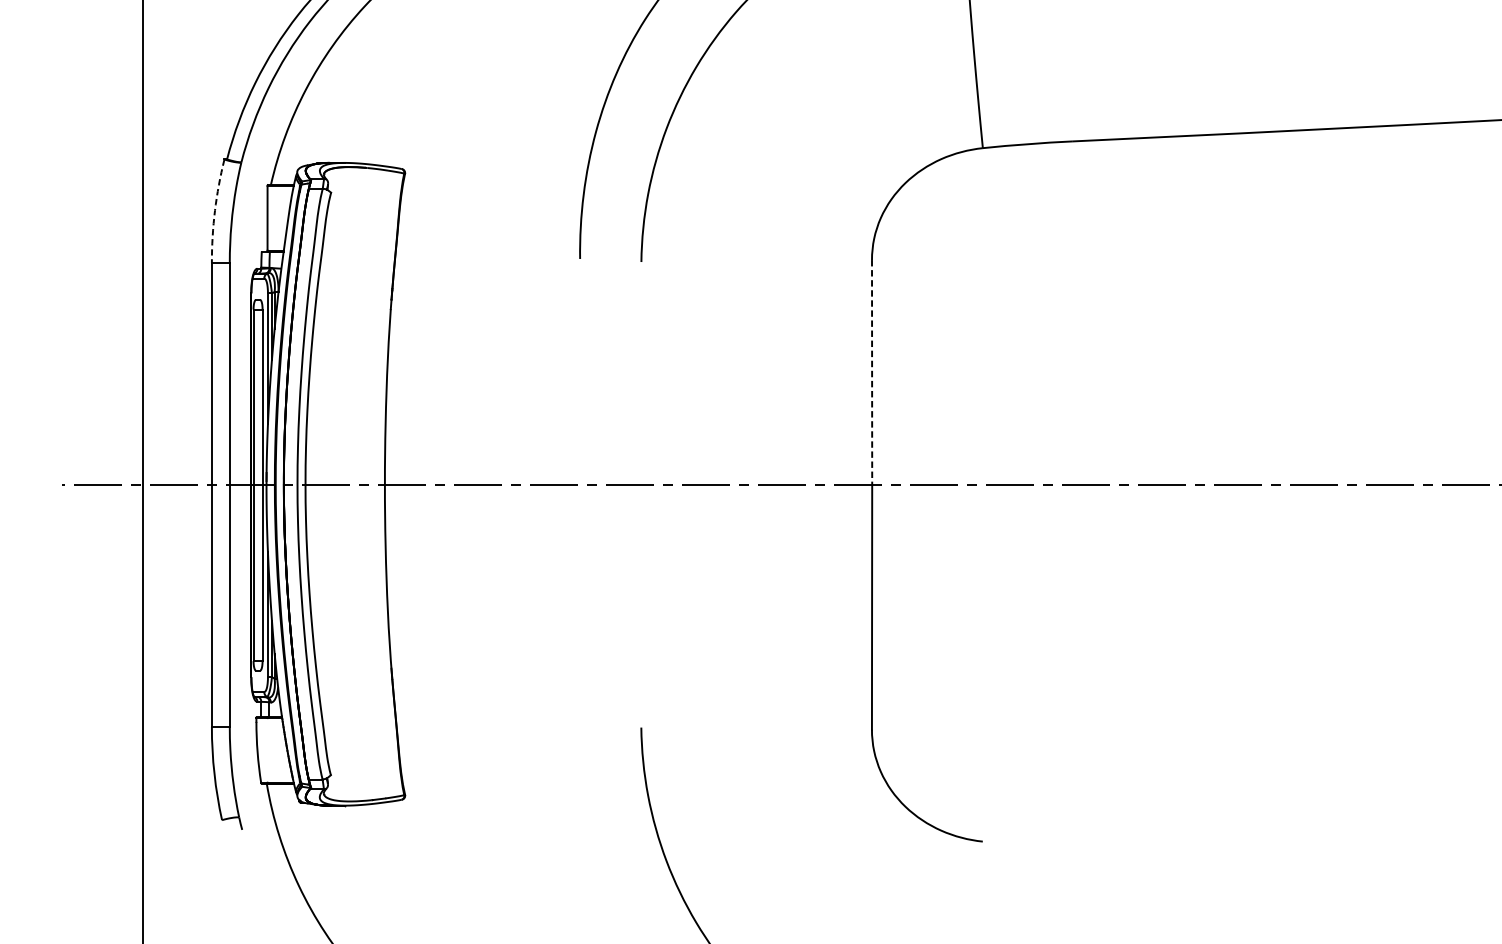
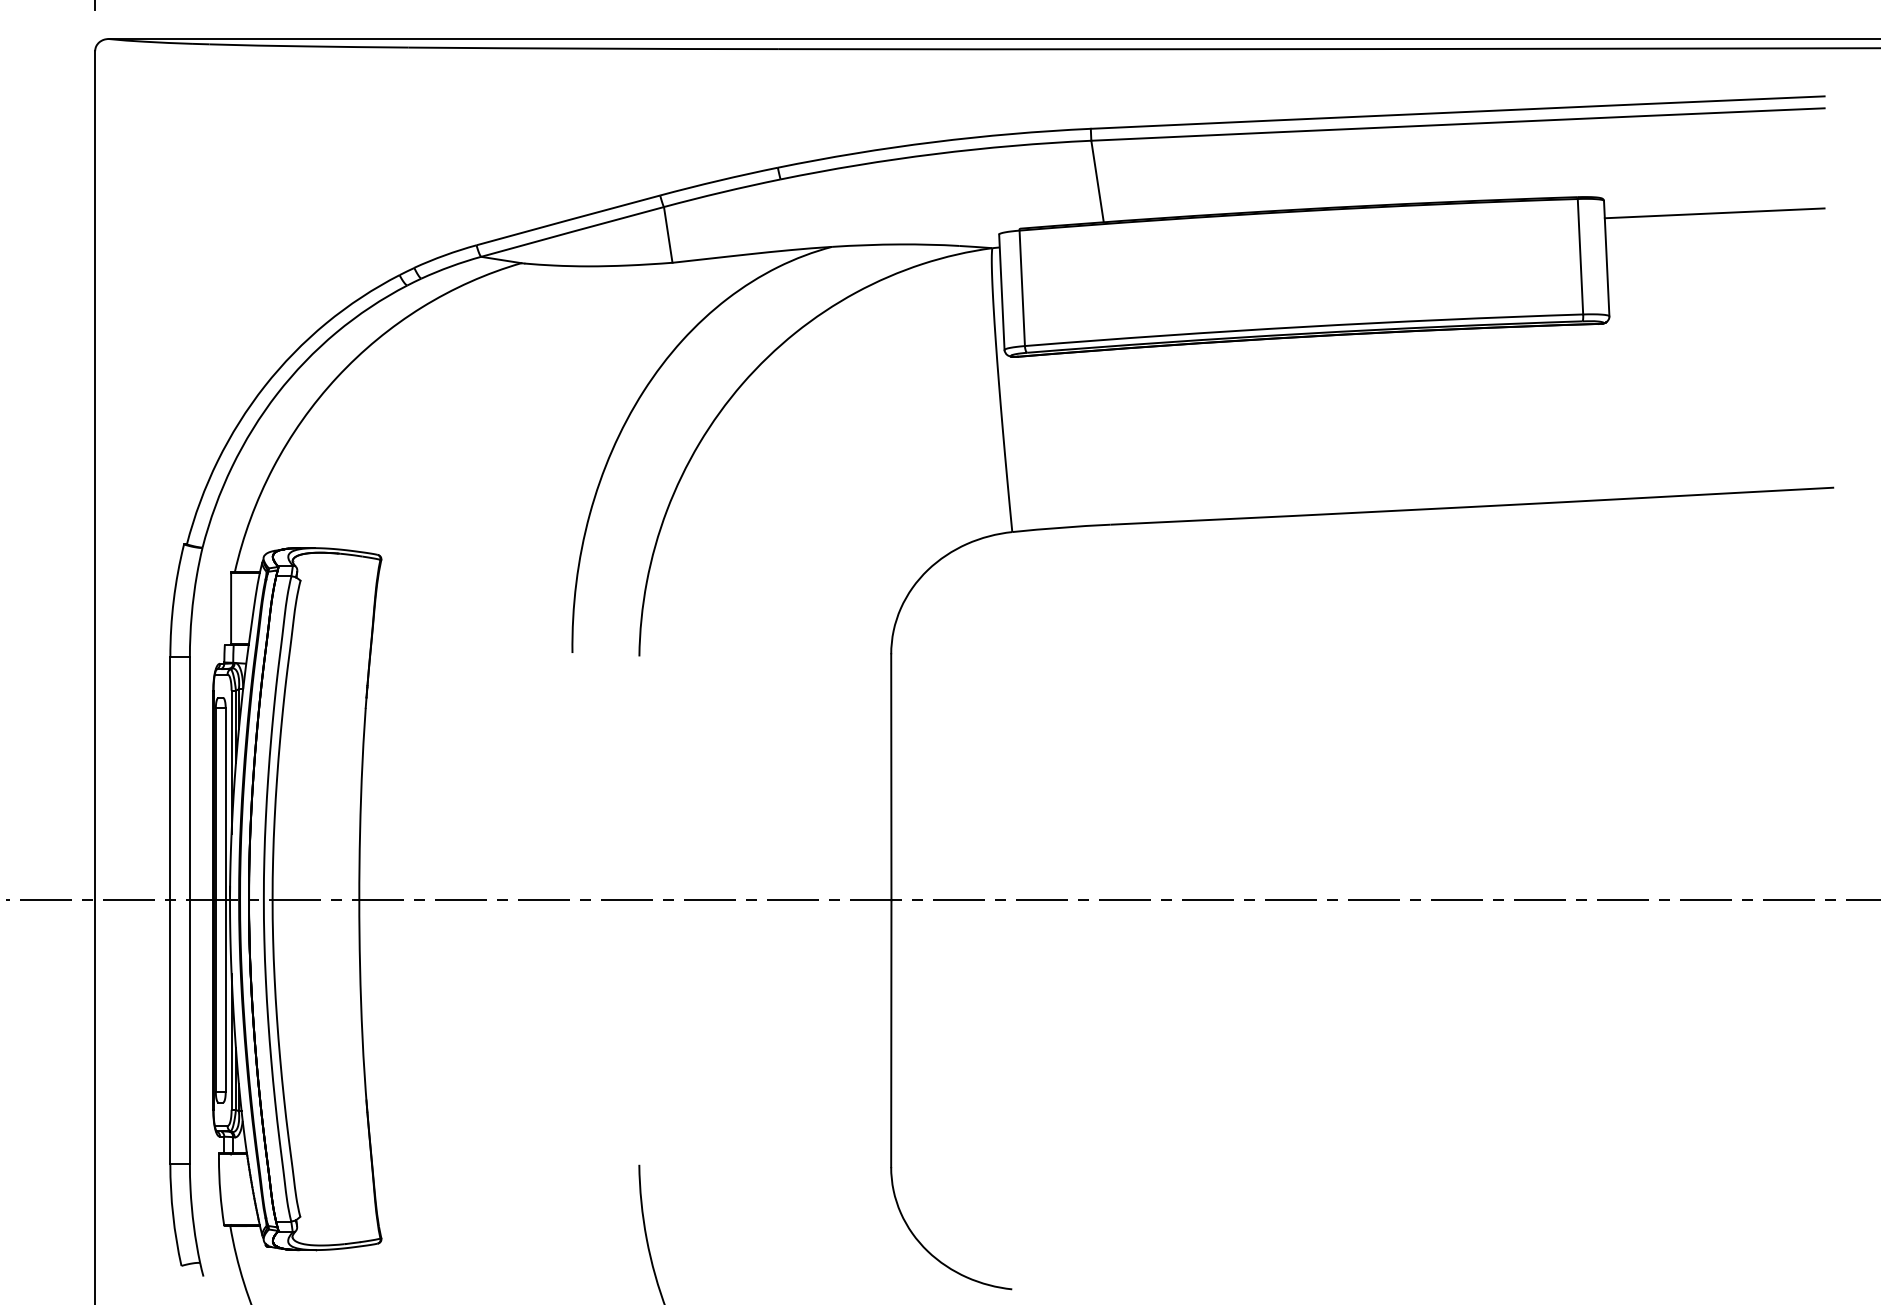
arc: (214, 210) -> (173, 600), dashed -> solid
line: (872, 372) -> (891, 777), dashed -> solid

